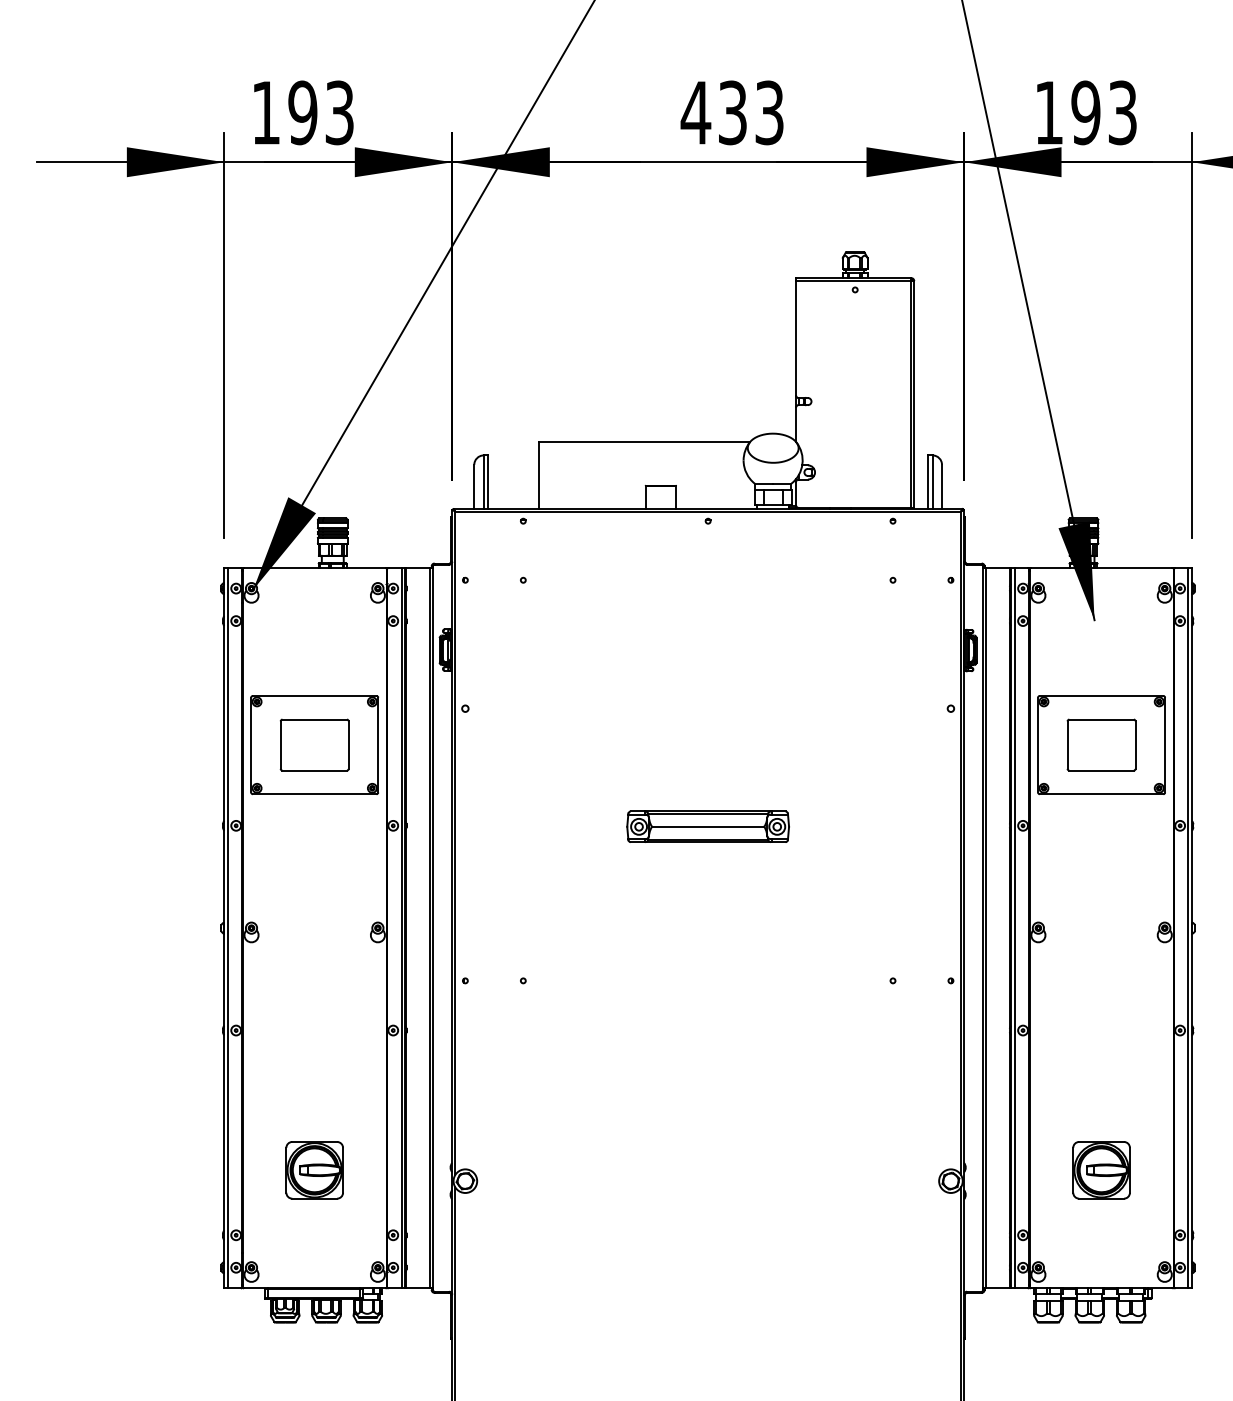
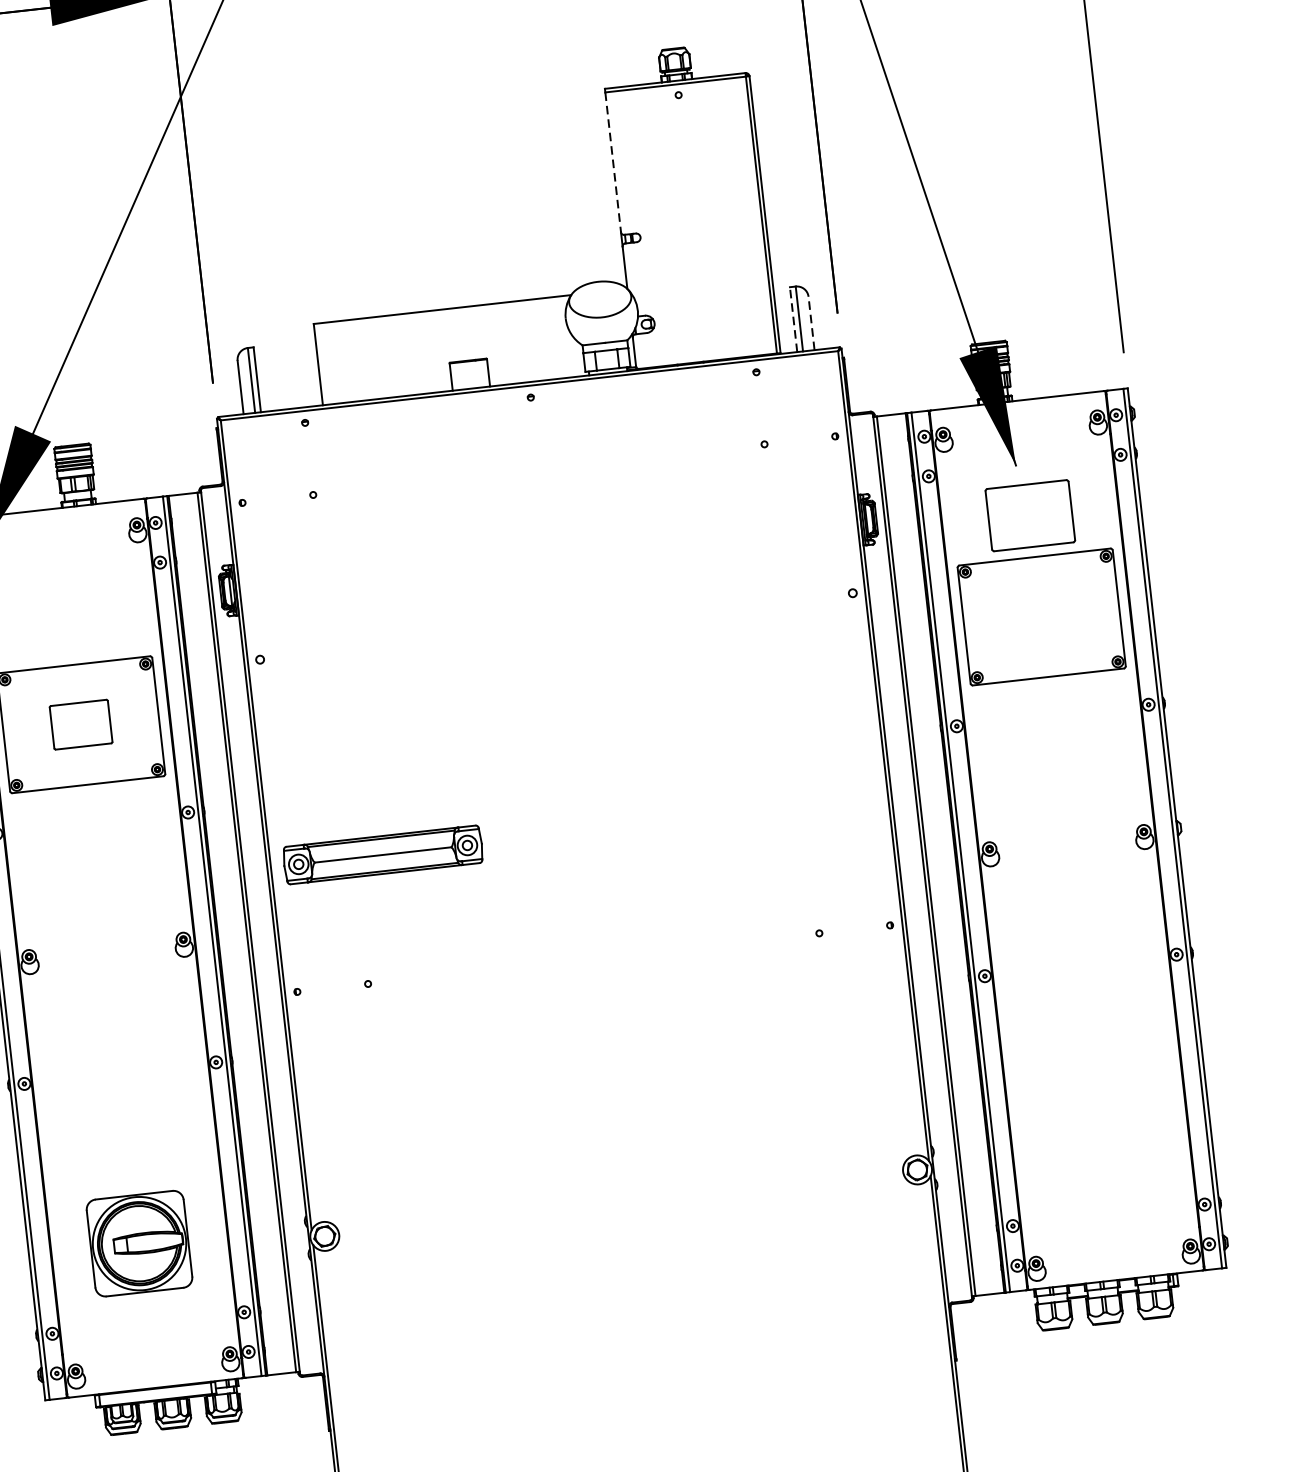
line: (796, 338) -> (613, 162), solid -> dashed
line: (927, 482) -> (793, 320), solid -> dashed
line: (942, 486) -> (812, 323), solid -> dashed
part: (314, 744) -> (80, 724), size x0.7
part: (1101, 744) -> (1030, 514), moved
part: (707, 826) -> (382, 854), moved
part: (314, 1170) -> (139, 1244), size x1.4
part: (1101, 1170) -> (1099, 1136), removed

